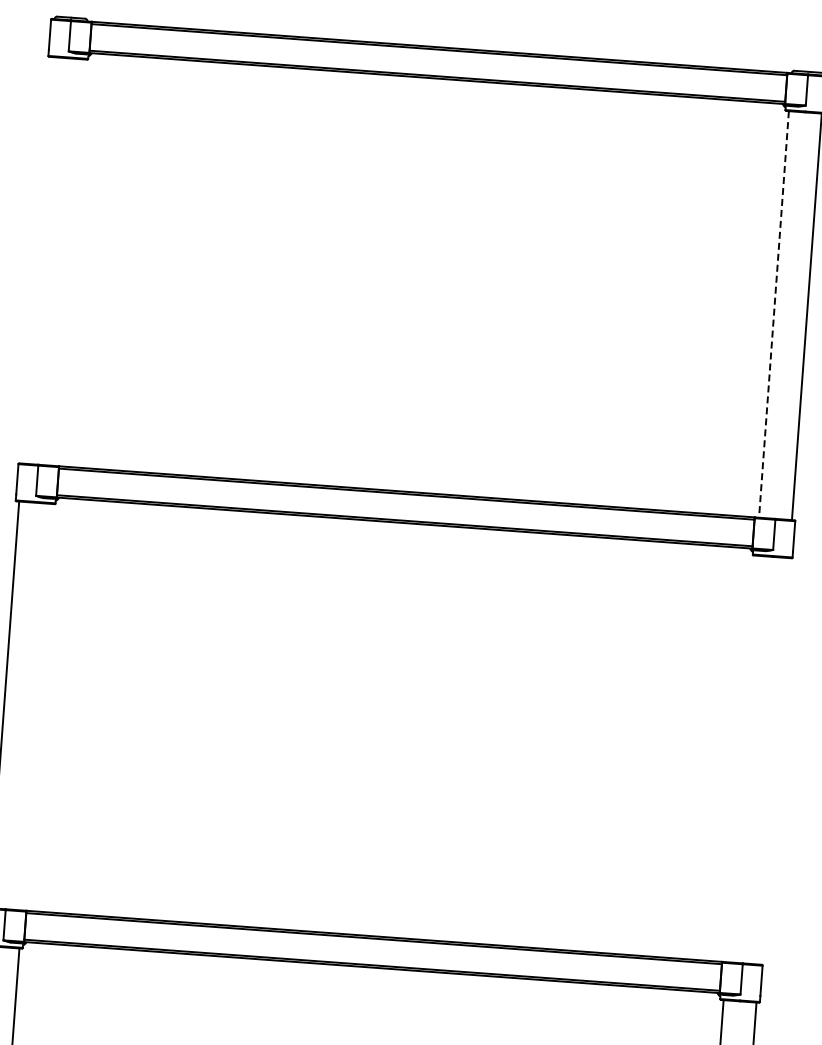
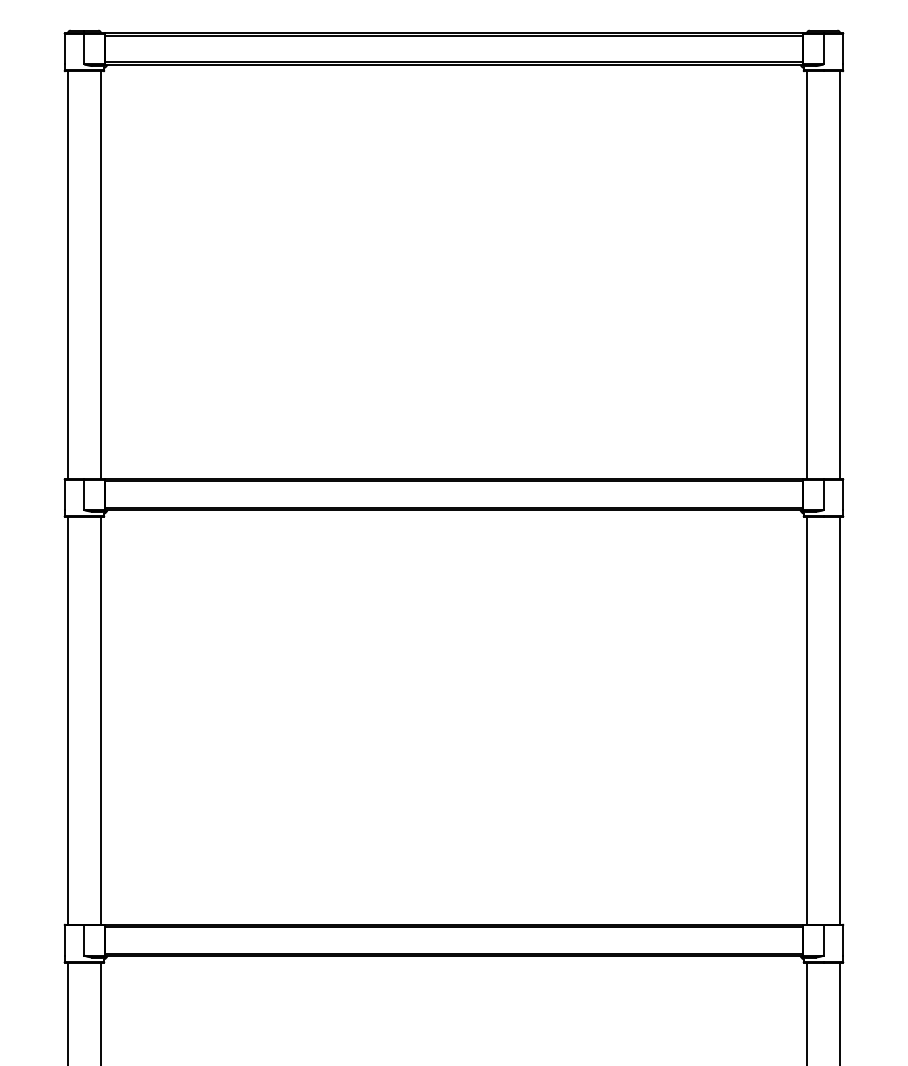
line: (37, 259) -> (68, 274), added
line: (69, 262) -> (100, 274), added
line: (774, 314) -> (807, 275), dashed -> solid
line: (36, 706) -> (100, 720), added
line: (741, 758) -> (807, 720), added
line: (774, 761) -> (840, 720), added

